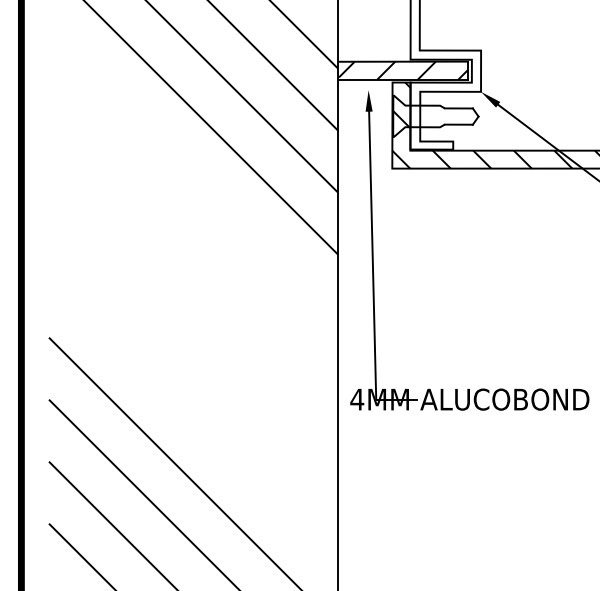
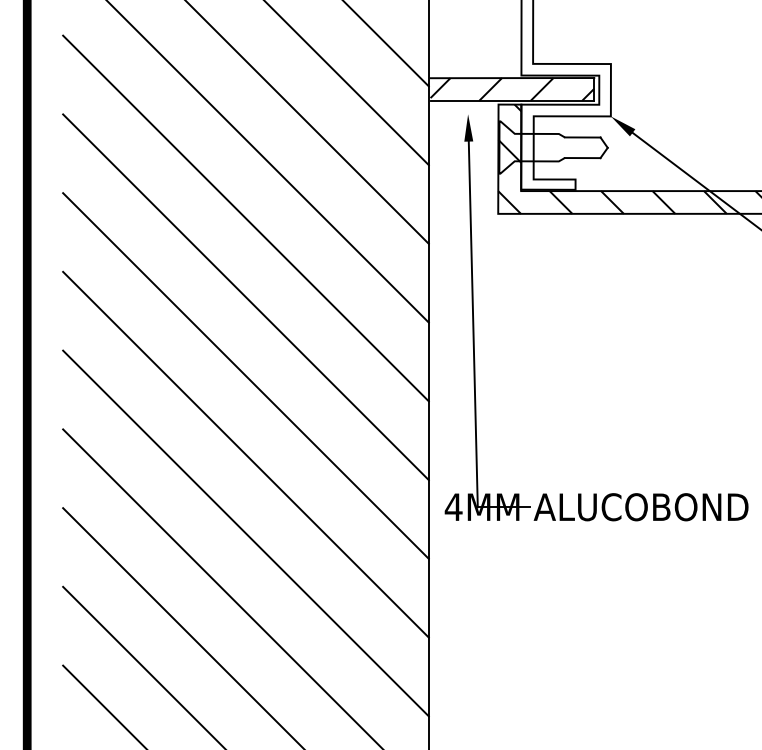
line: (193, 172) -> (245, 218), added
line: (193, 234) -> (245, 297), added
line: (193, 295) -> (245, 375), added
line: (193, 358) -> (245, 454), added
line: (193, 420) -> (245, 533), added

